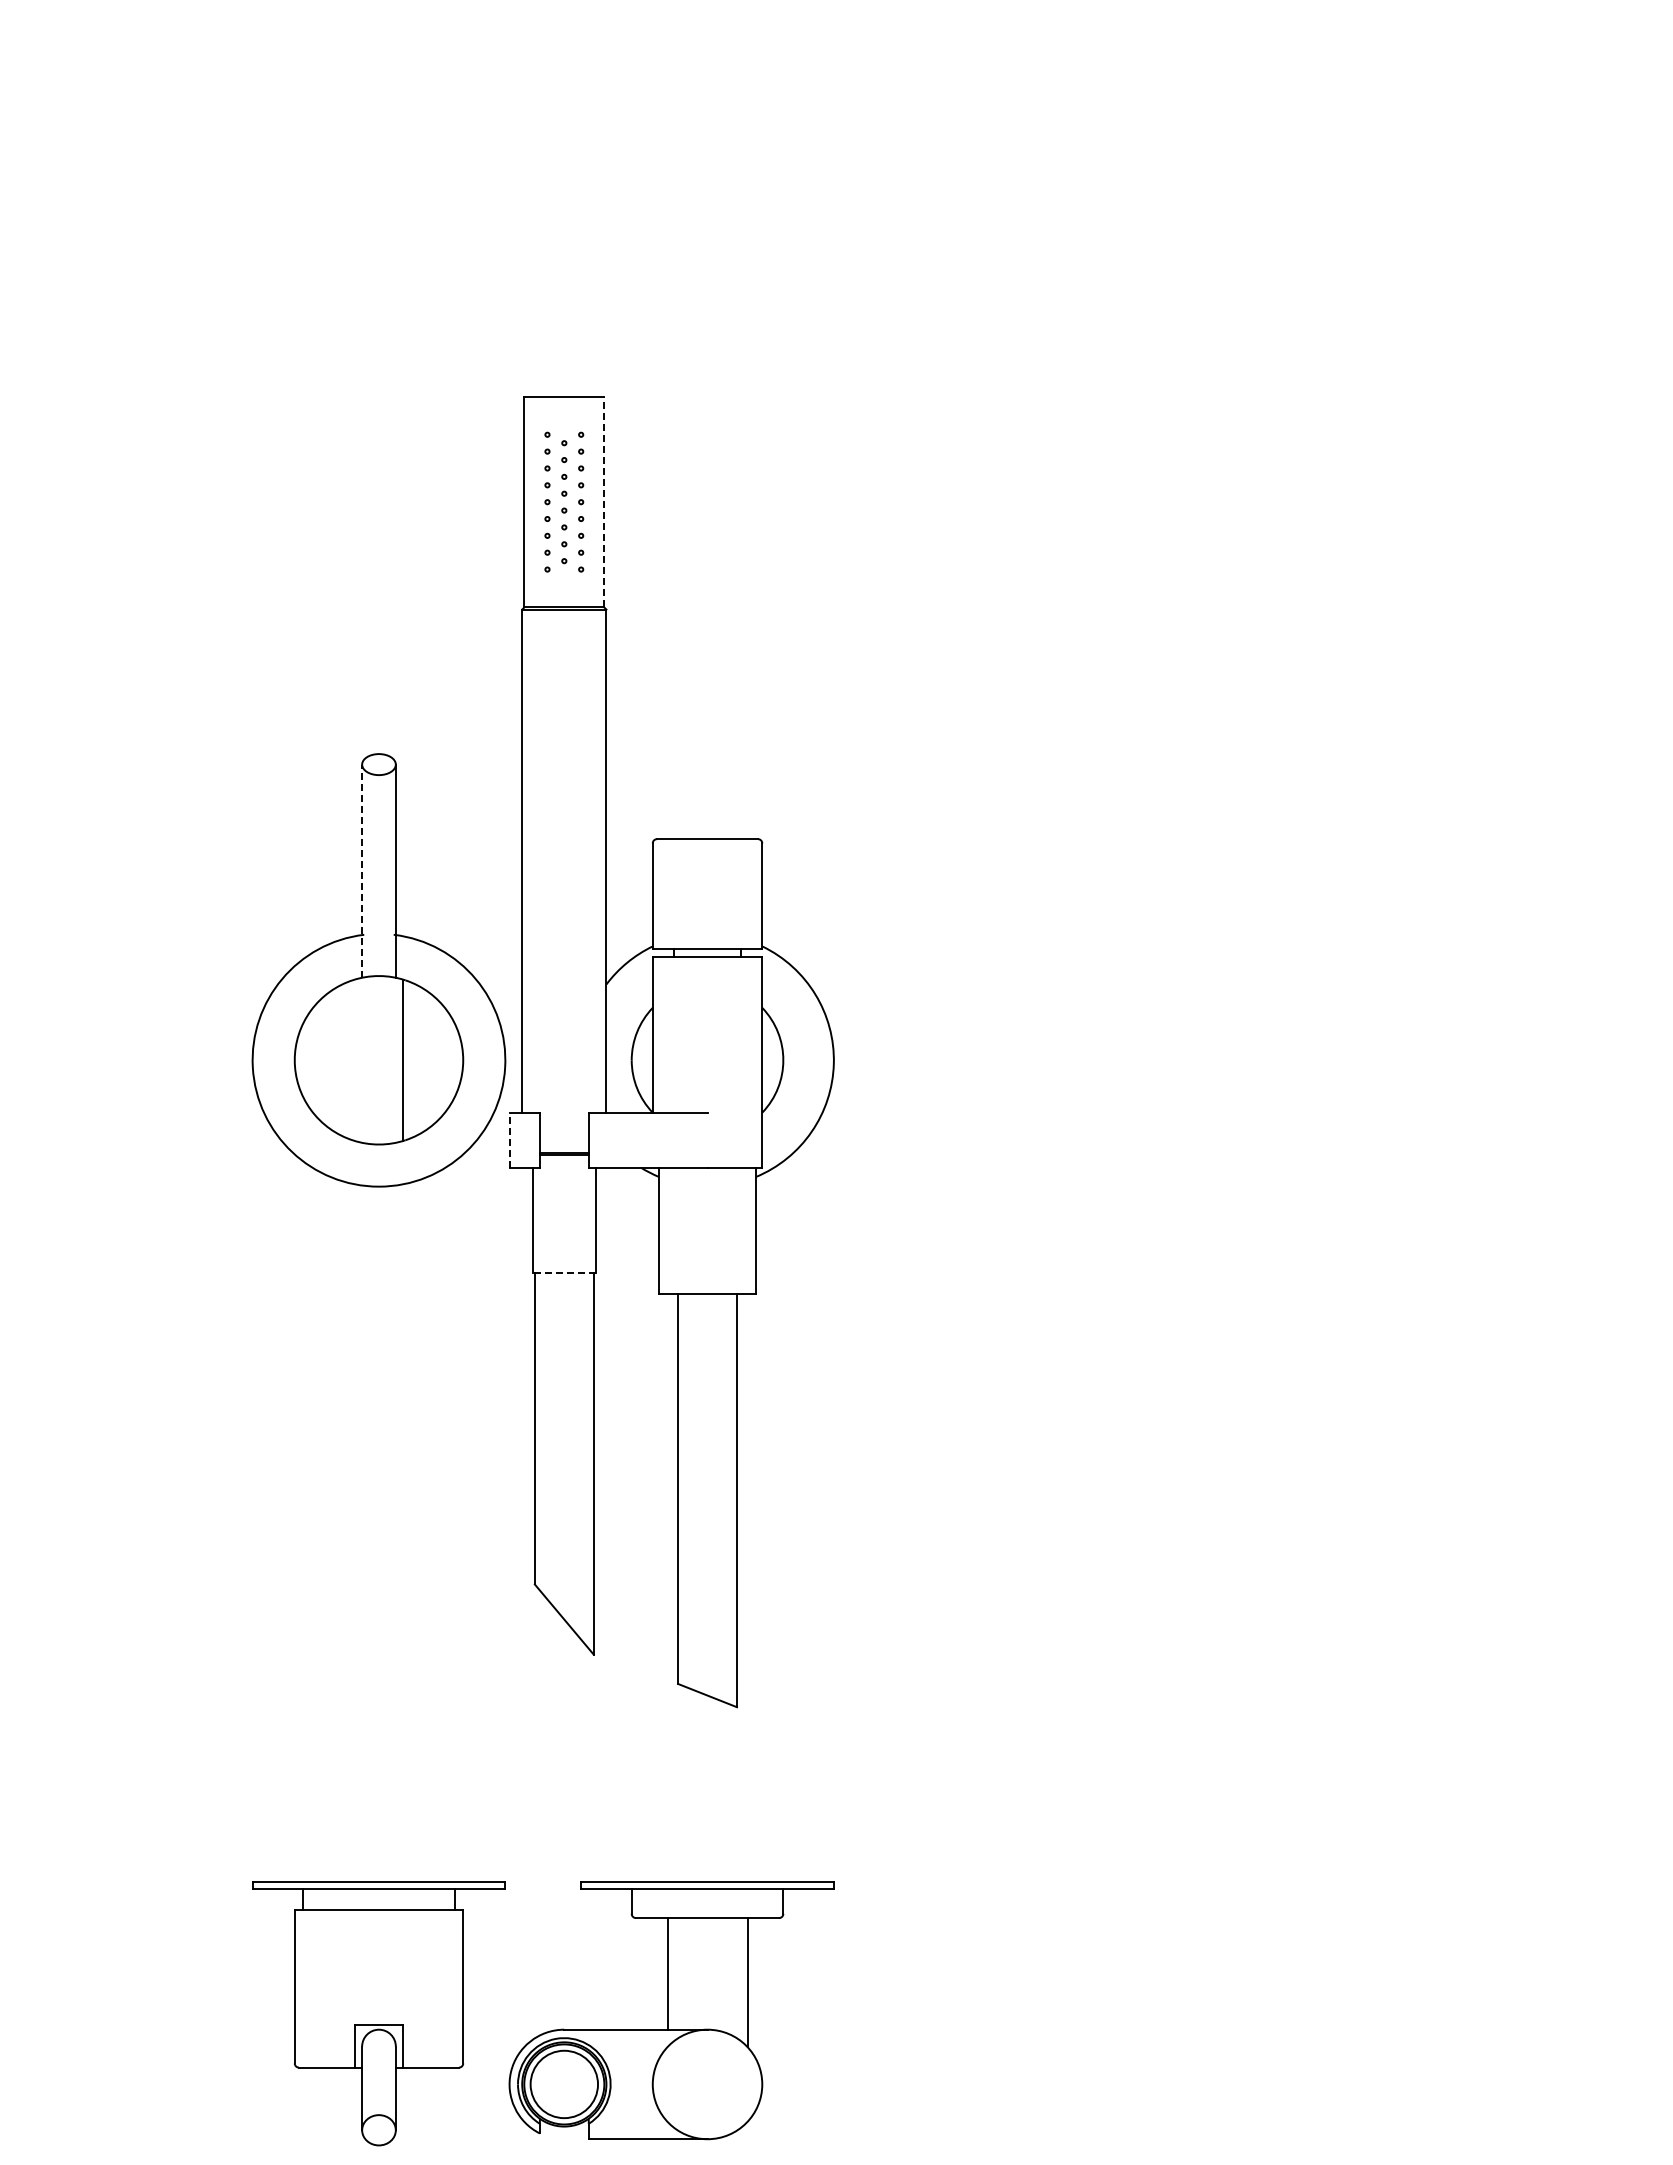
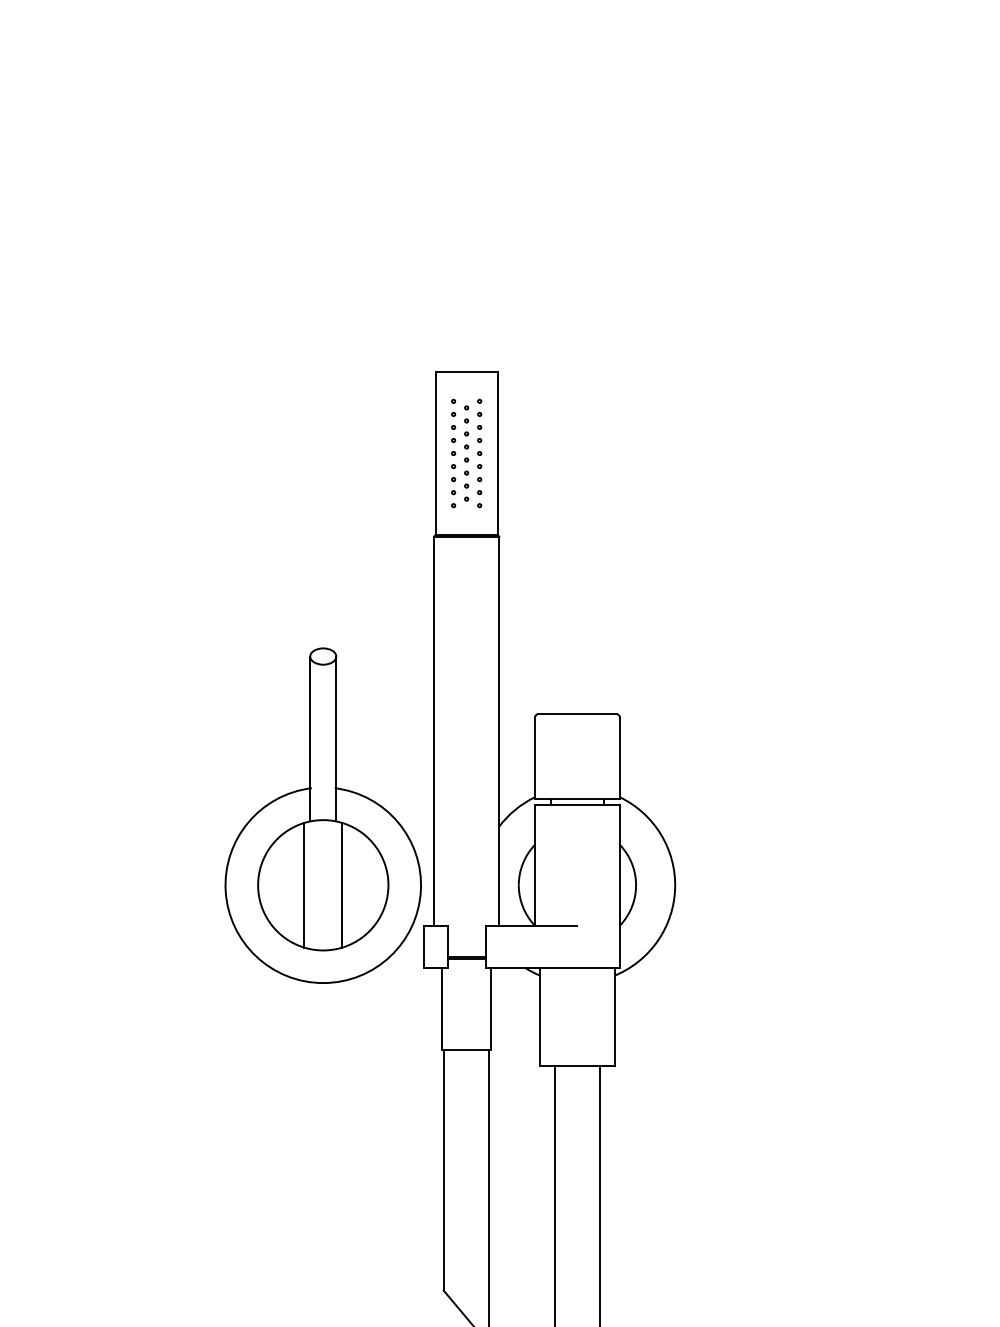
line: (604, 501) -> (497, 453), dashed -> solid
line: (362, 871) -> (310, 739), dashed -> solid
line: (354, 1059) -> (304, 884), added
line: (509, 1139) -> (424, 946), dashed -> solid
line: (564, 1273) -> (466, 1050), dashed -> solid

